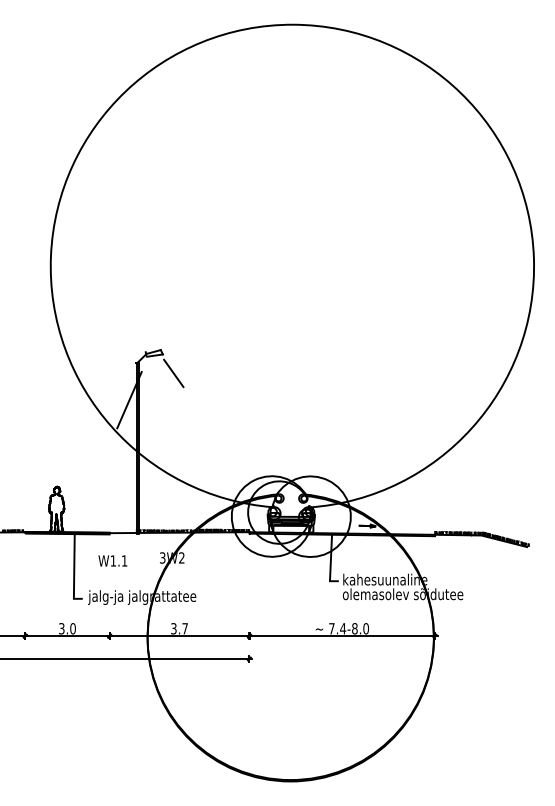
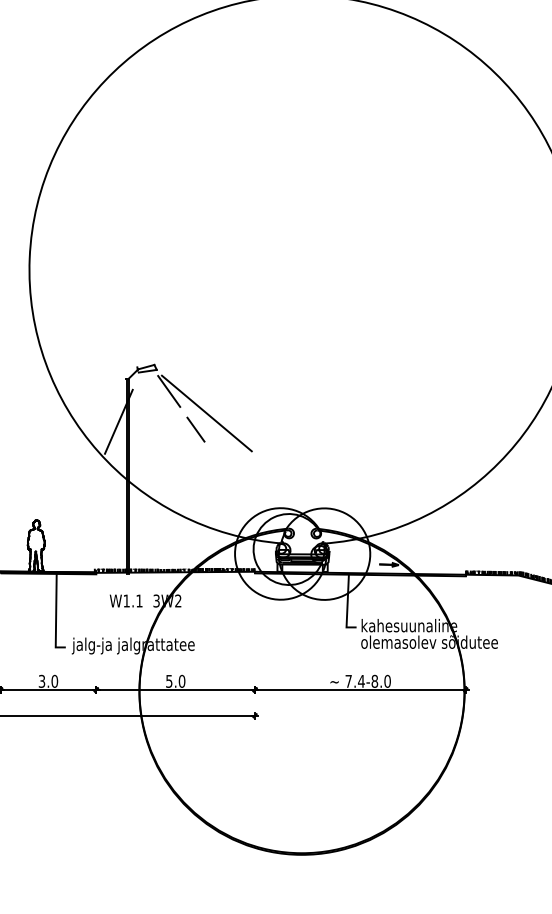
line: (206, 392) -> (206, 413), added
line: (196, 406) -> (194, 429), added
hatch: (121, 530) -> (109, 569), added
text: (112, 560) -> (125, 600), moved
text: (179, 628) -> (175, 681), 3.7 -> 5.0

